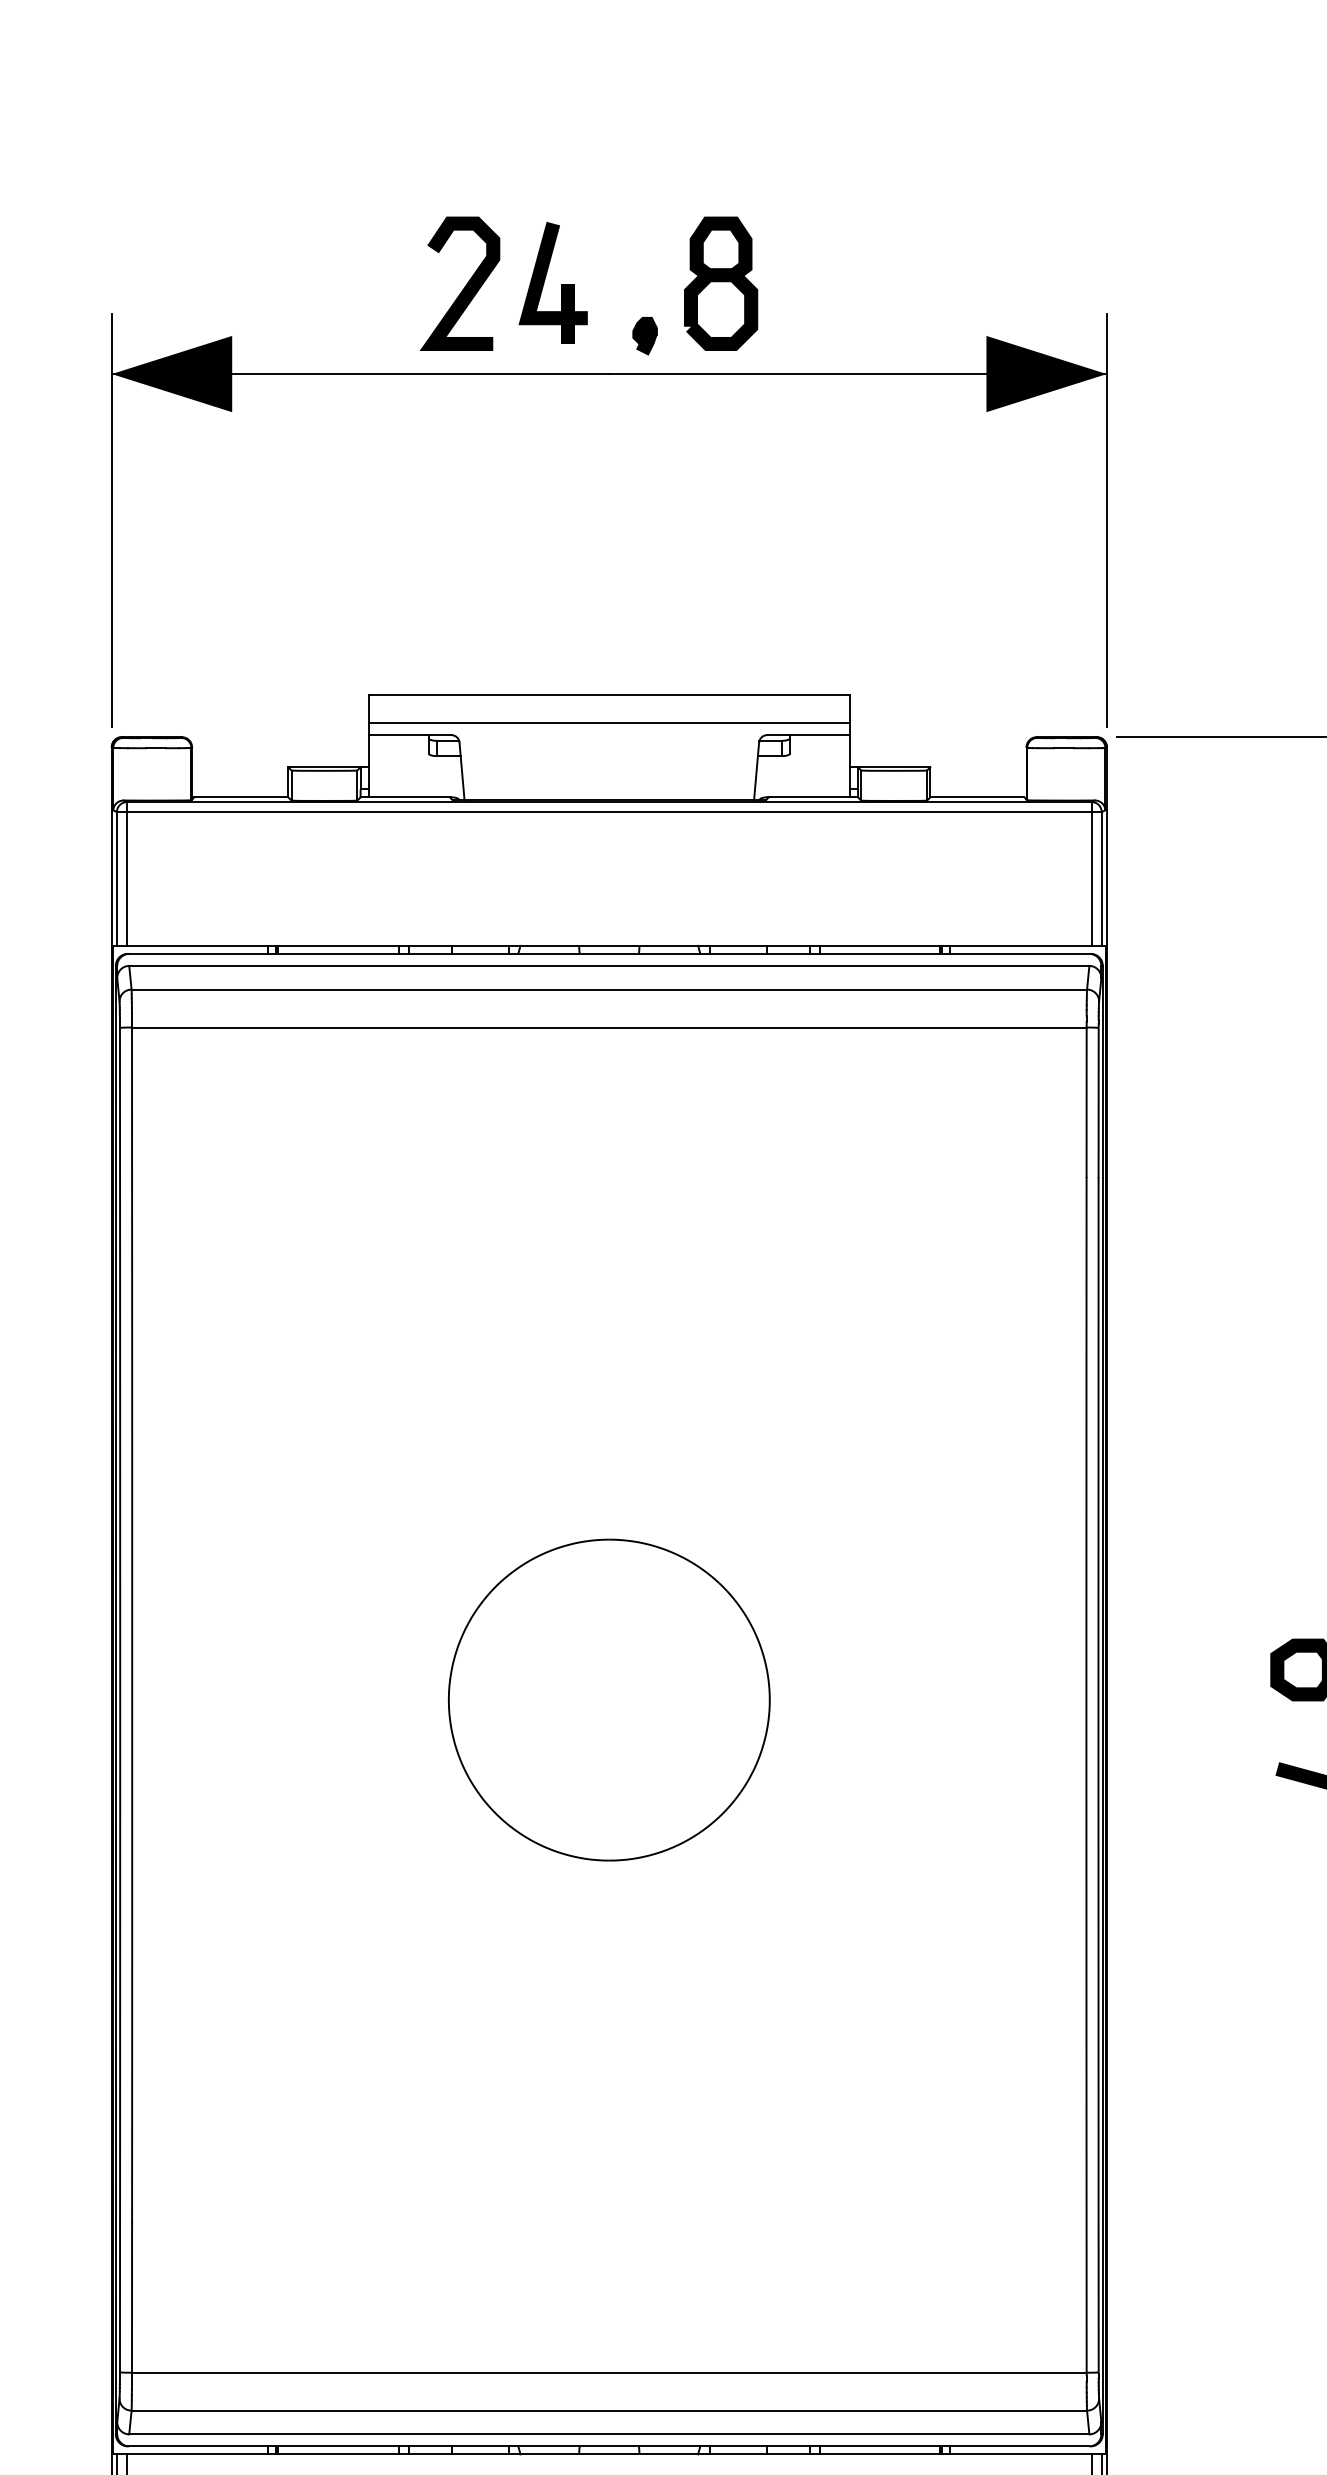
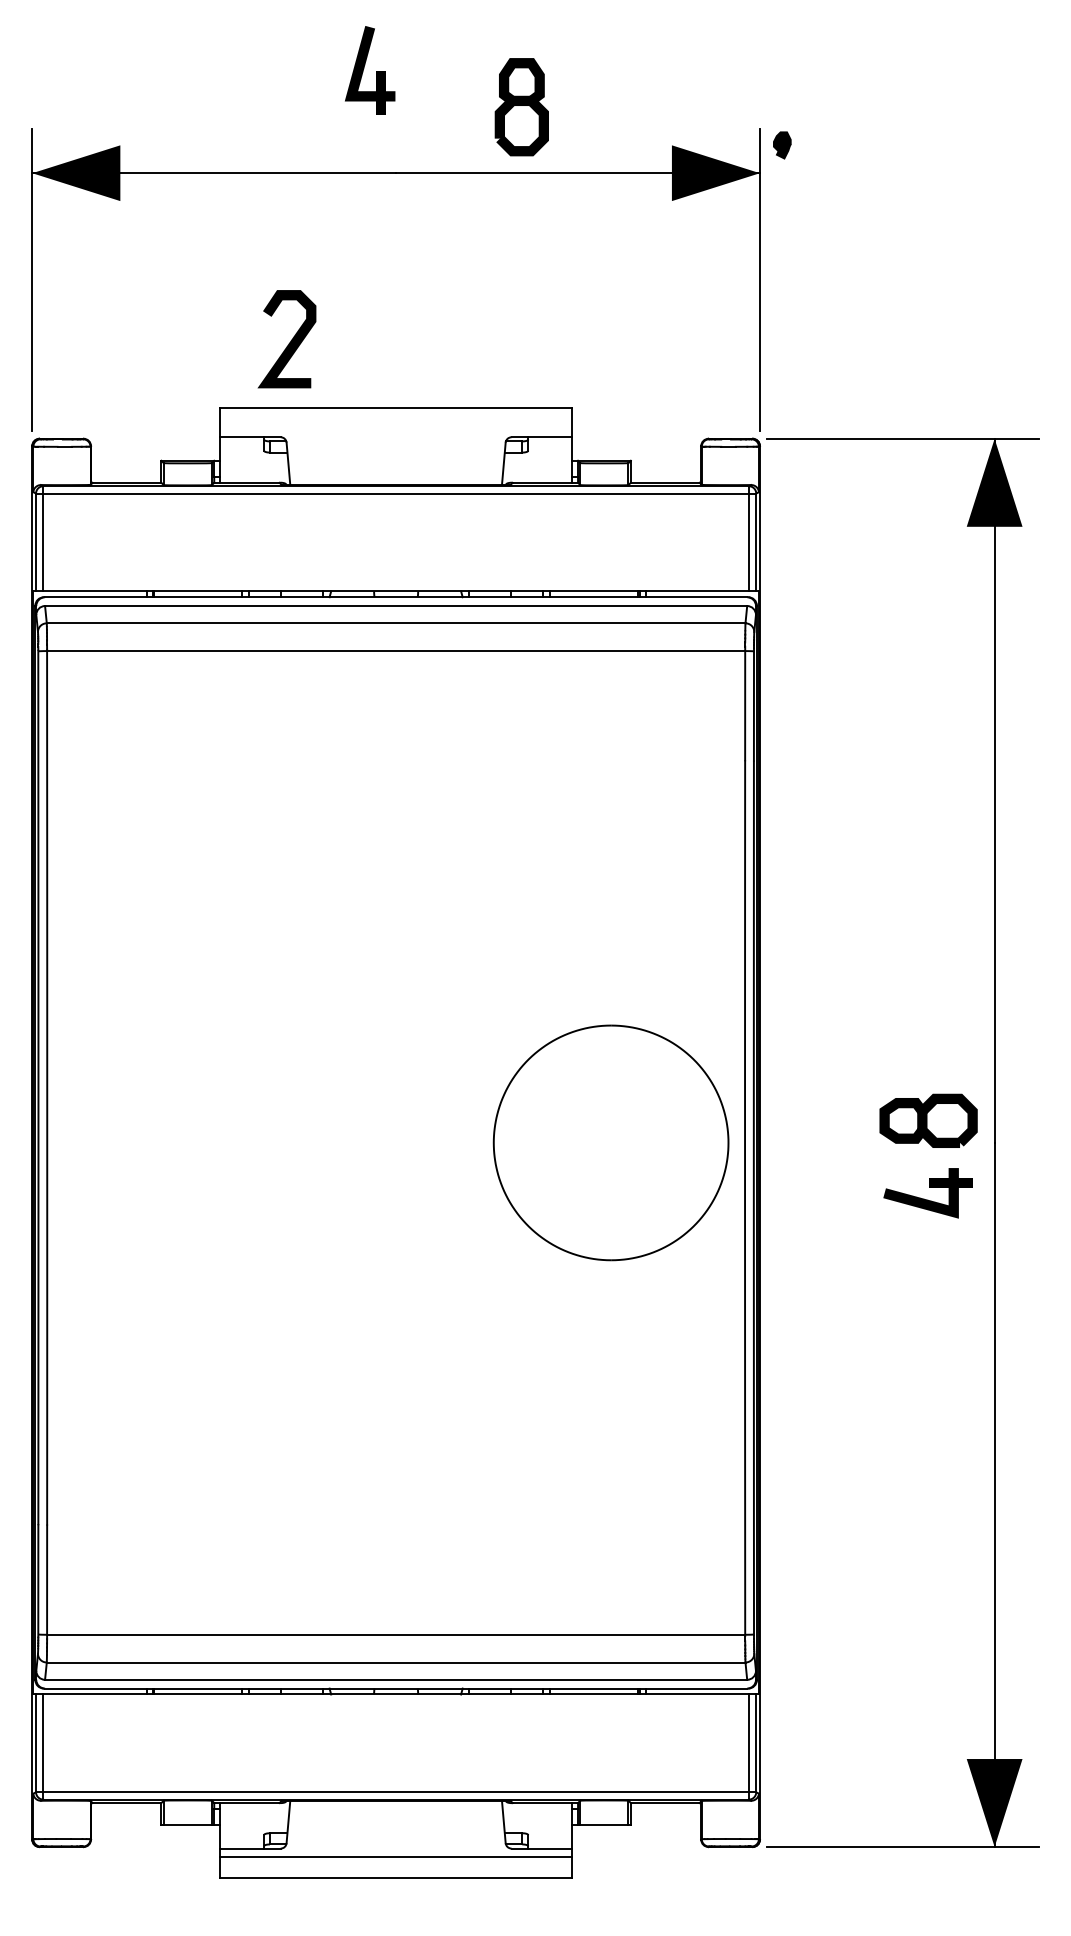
part: (561, 284) -> (376, 71), moved
part: (720, 284) -> (521, 107), moved
curve: (464, 285) -> (290, 340), moved
part: (645, 336) -> (782, 145), moved
line: (609, 723) -> (396, 428), removed
part: (608, 1699) -> (610, 1142), moved

